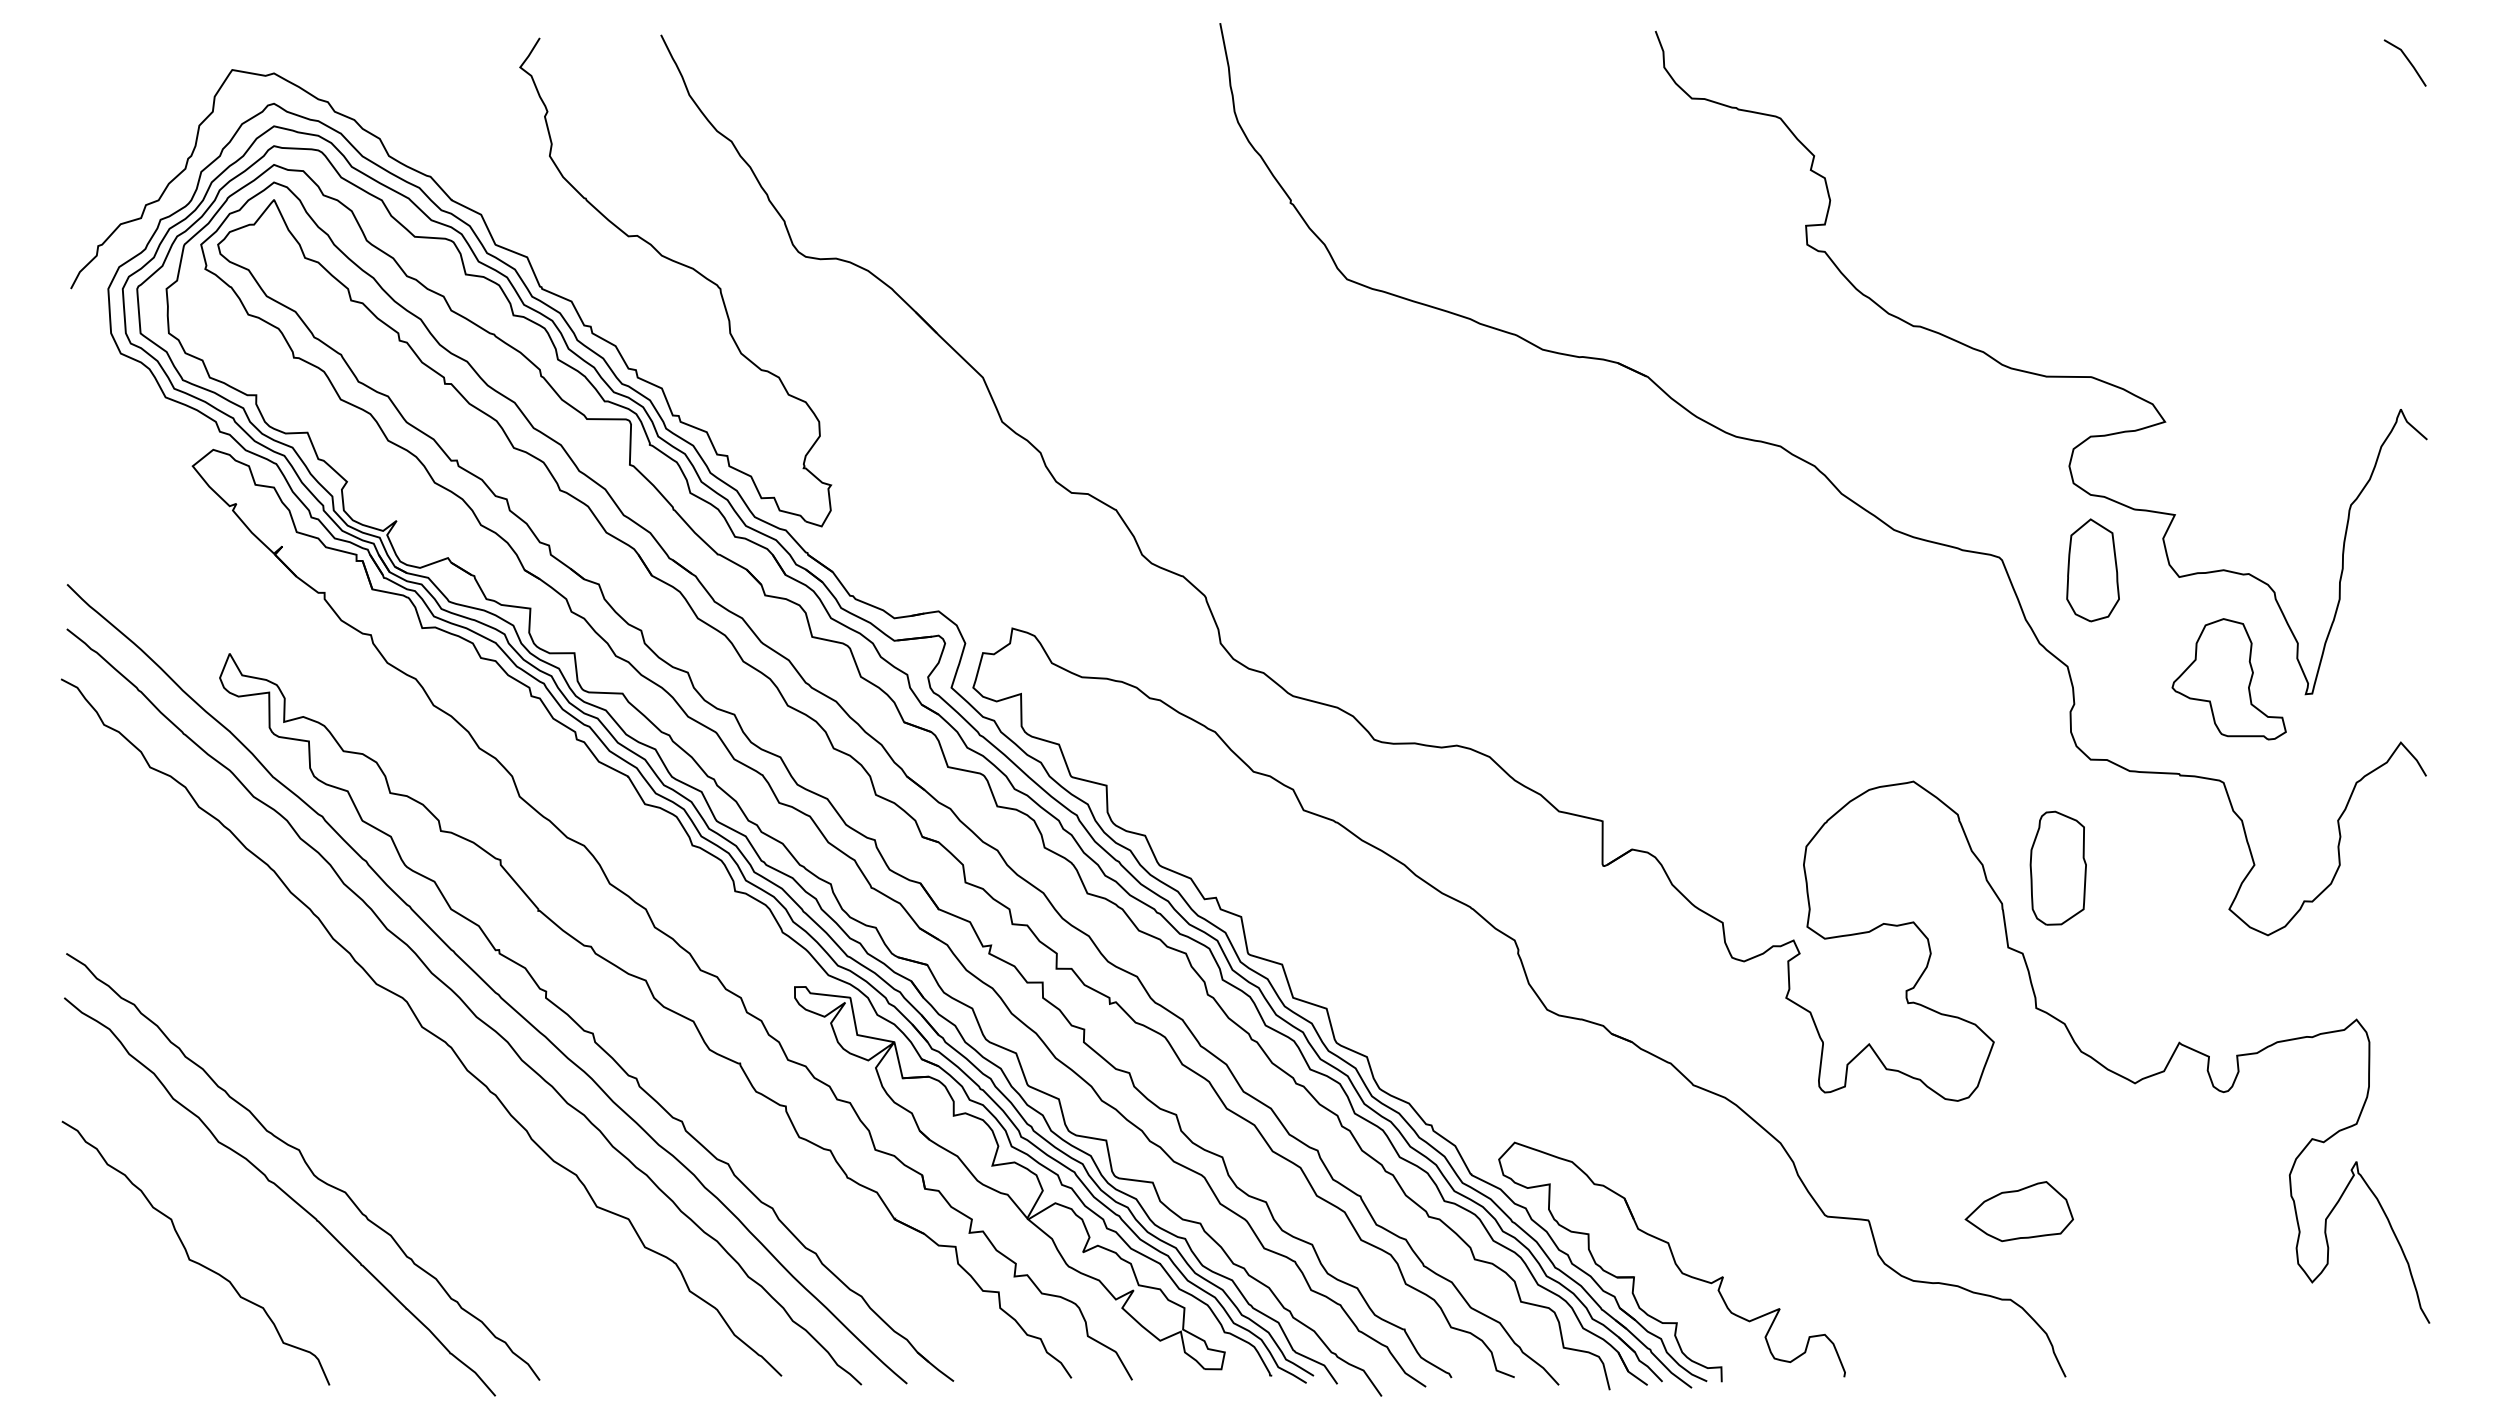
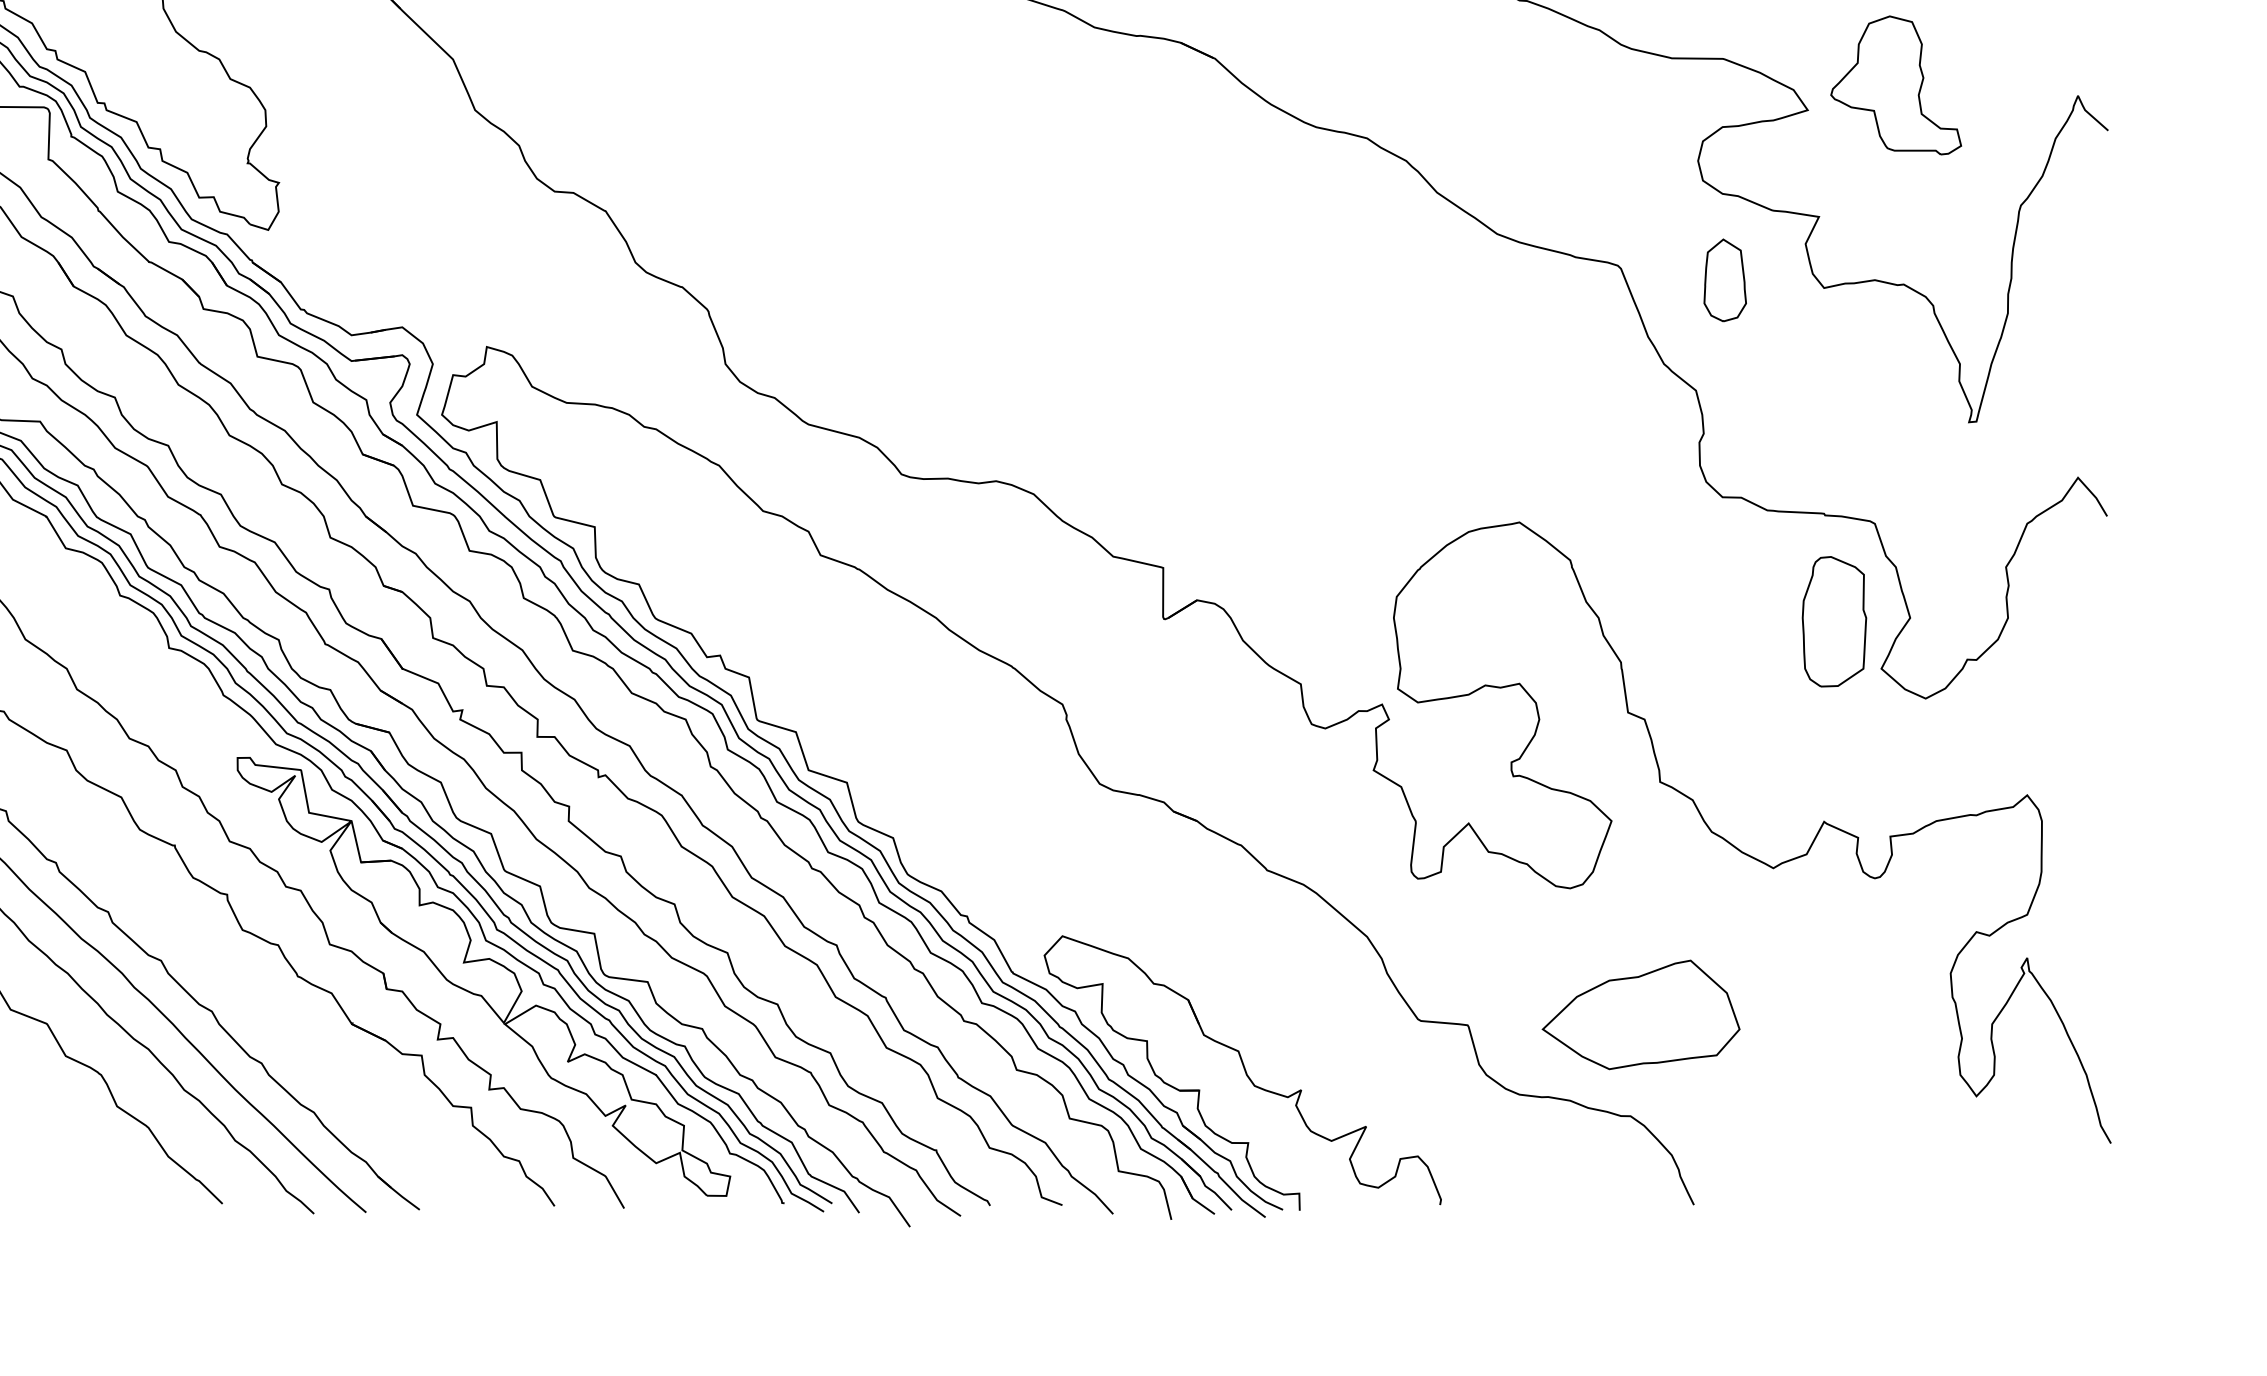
part: (2092, 570) -> (1724, 280), size x0.7
part: (2228, 679) -> (1895, 85), moved
part: (2057, 867) -> (1833, 620), moved
part: (2018, 1211) -> (1639, 1015), size x1.6

